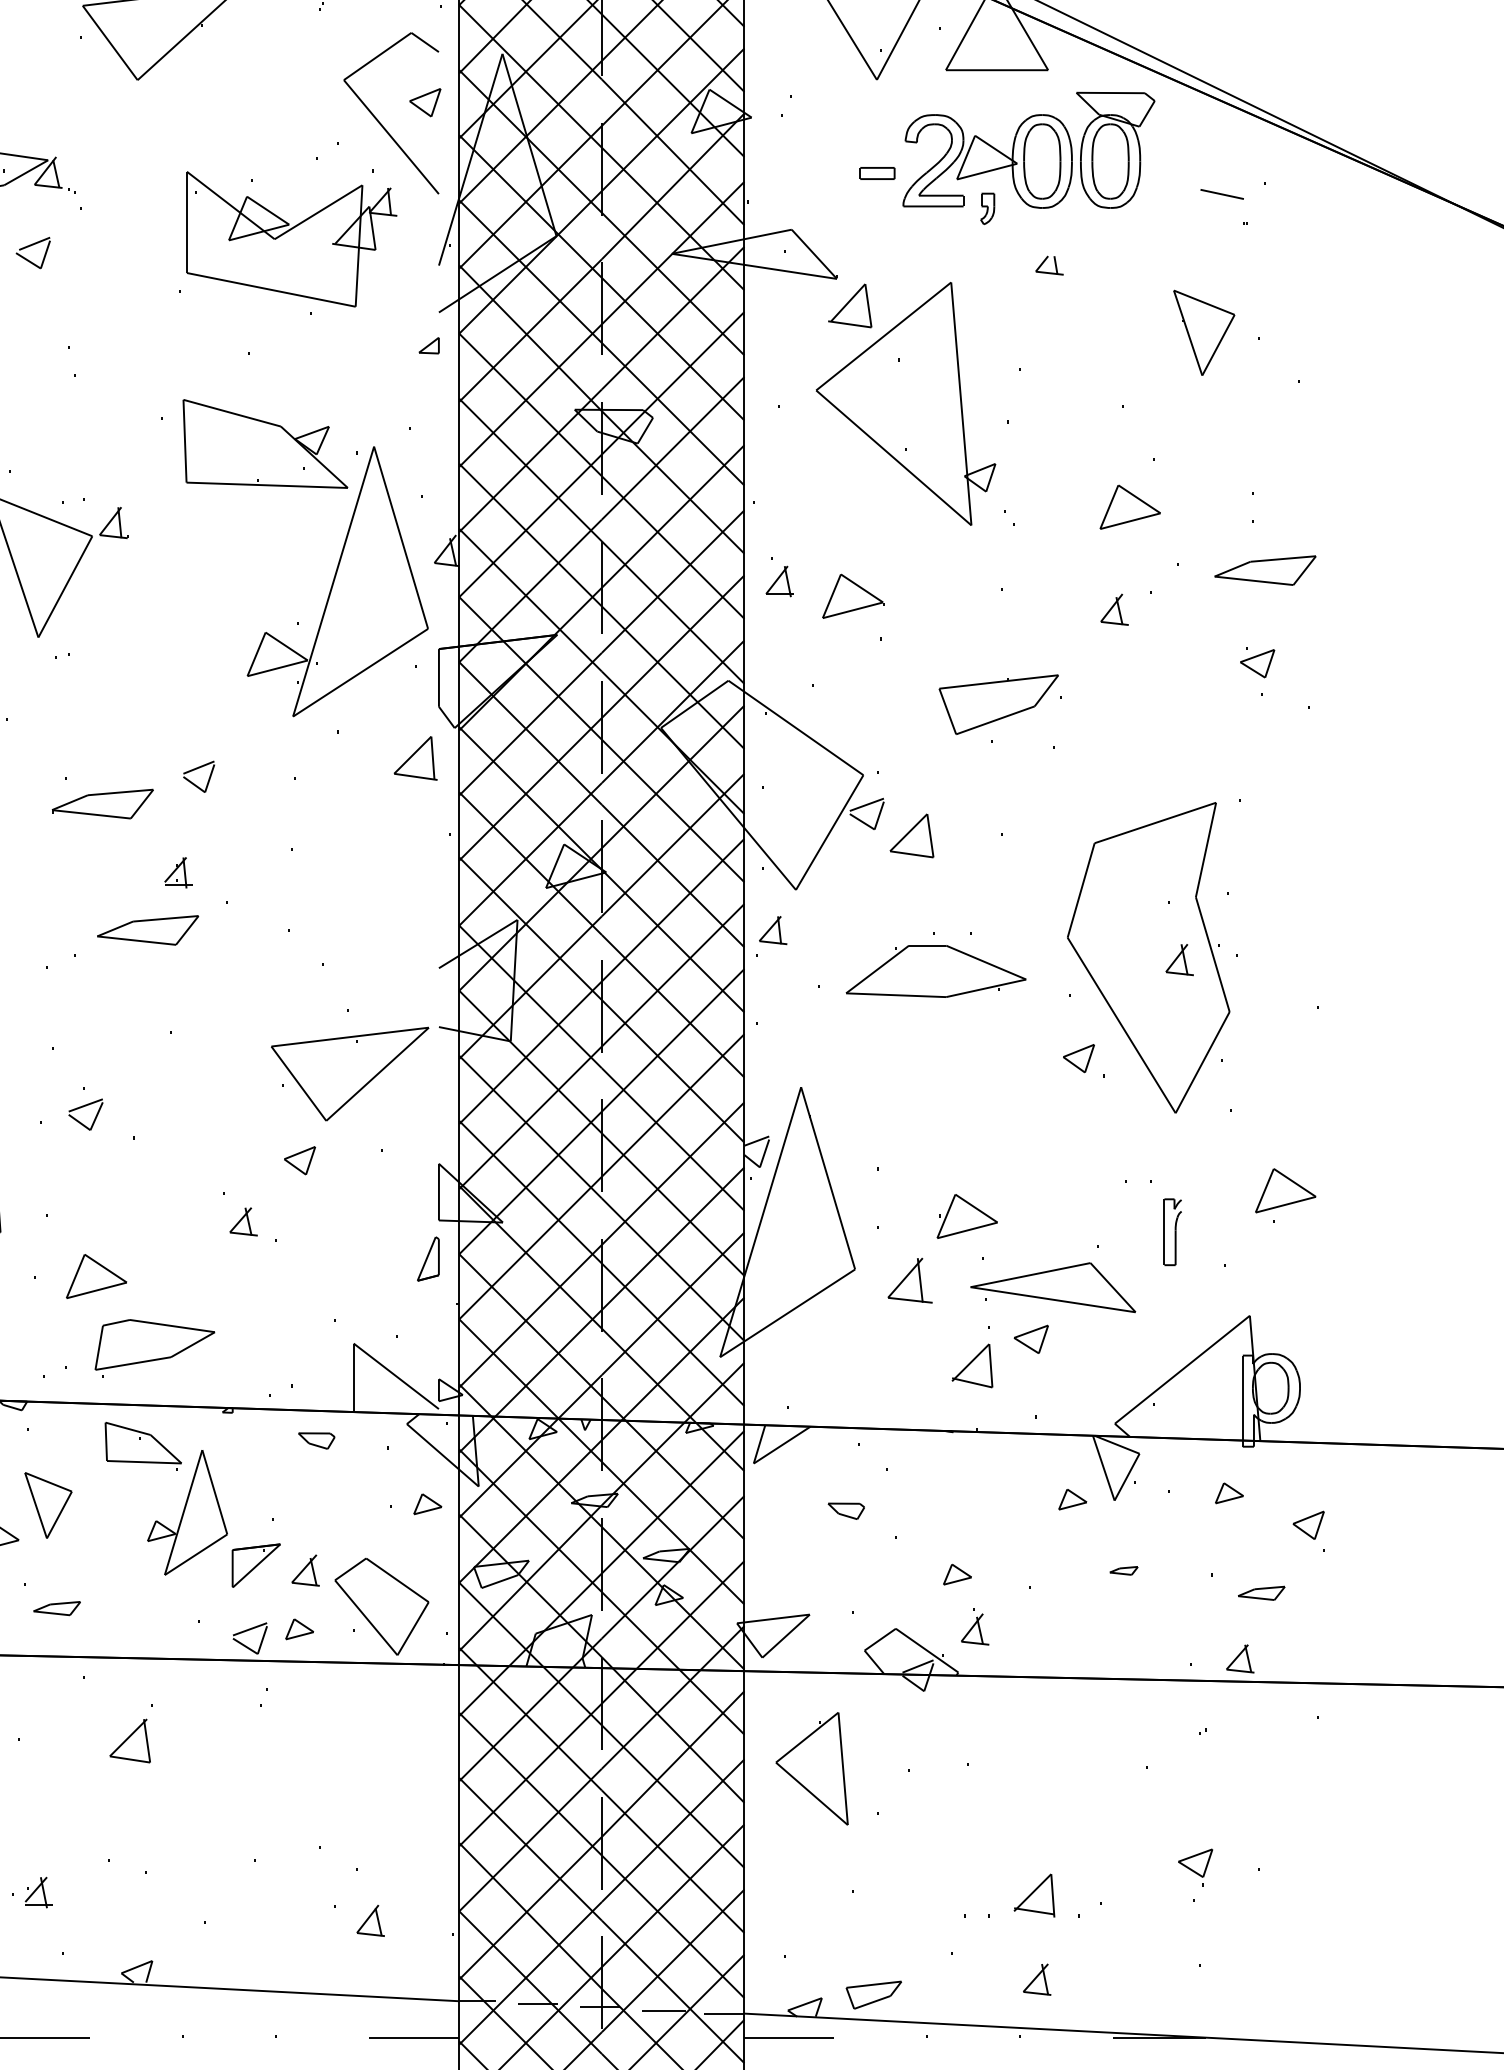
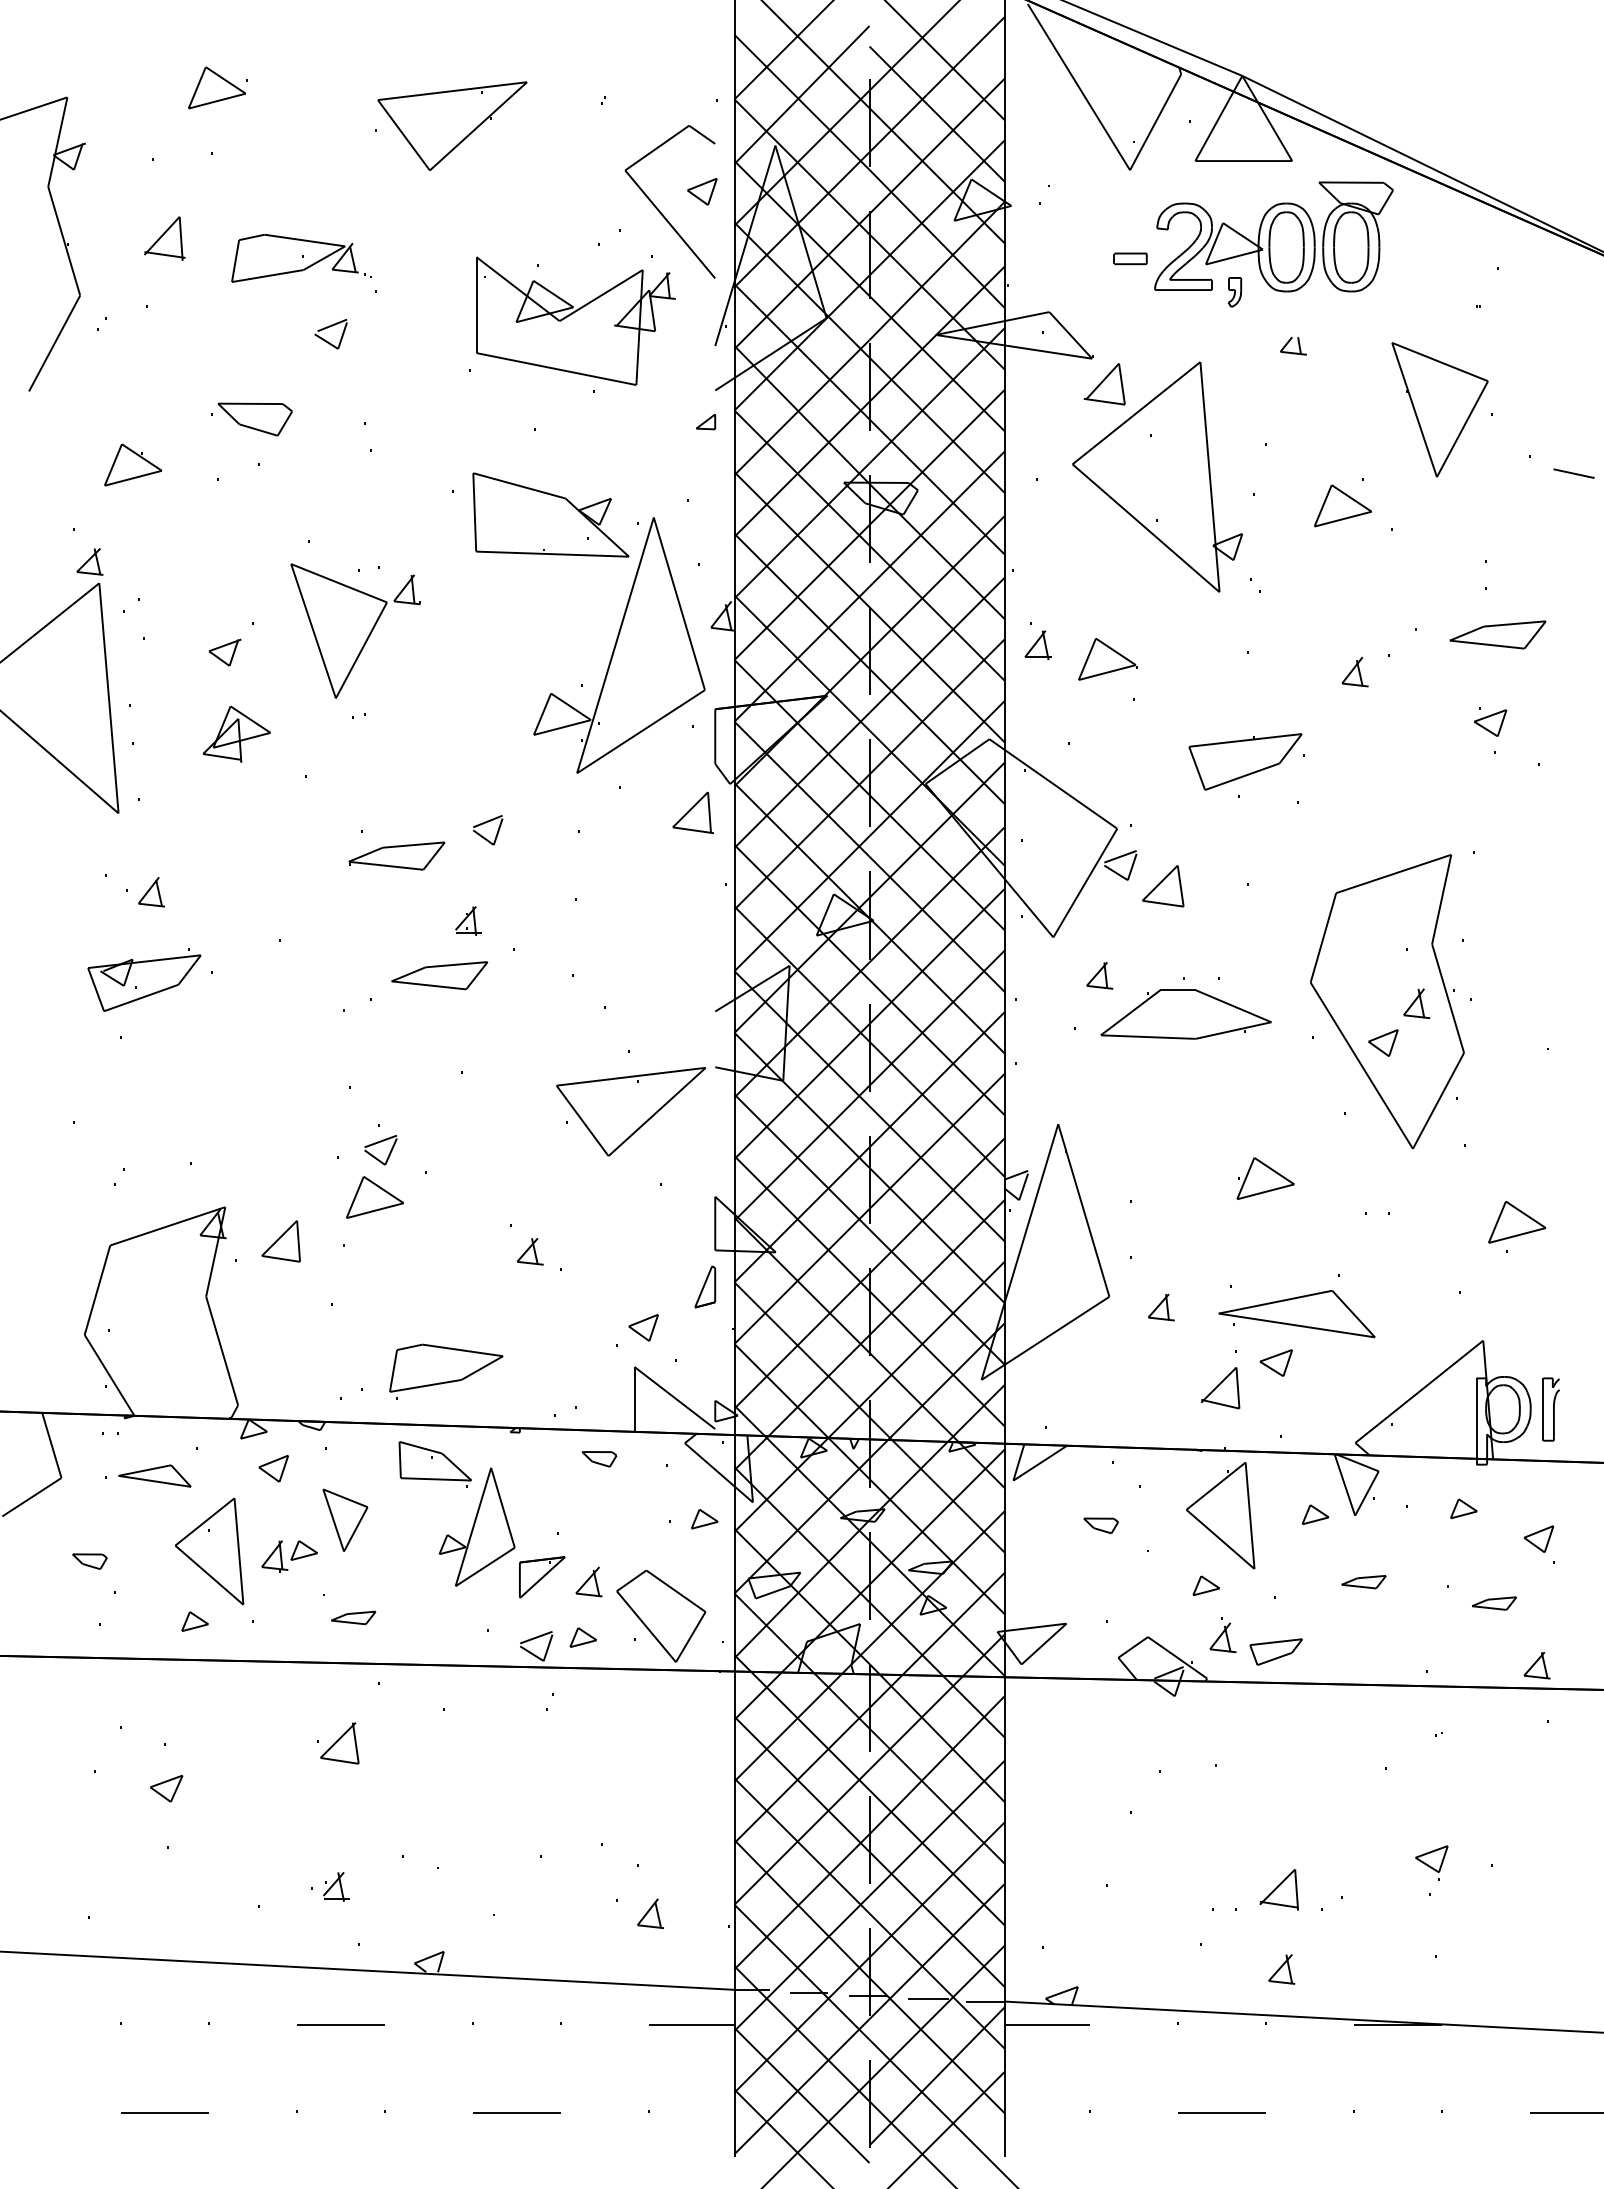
line: (1221, 194) -> (1573, 473), moved
part: (1203, 332) -> (1439, 409), size x1.67
part: (1129, 506) -> (1342, 505), moved
part: (772, 930) -> (1099, 975), moved
part: (1079, 1057) -> (1383, 1042), moved
part: (299, 1160) -> (643, 1327), moved
part: (967, 1216) -> (1265, 1178), moved
part: (1172, 1232) -> (1550, 1409), moved
part: (96, 1276) -> (374, 1197), moved
part: (910, 1280) -> (1161, 1307), size x0.62
part: (1123, 1571) -> (1363, 1582), size x1.67
part: (1239, 1658) -> (1536, 1665), moved
part: (129, 1741) -> (339, 1743), moved
part: (811, 1768) -> (1220, 1515), moved
part: (873, 1994) -> (1275, 1651), moved

